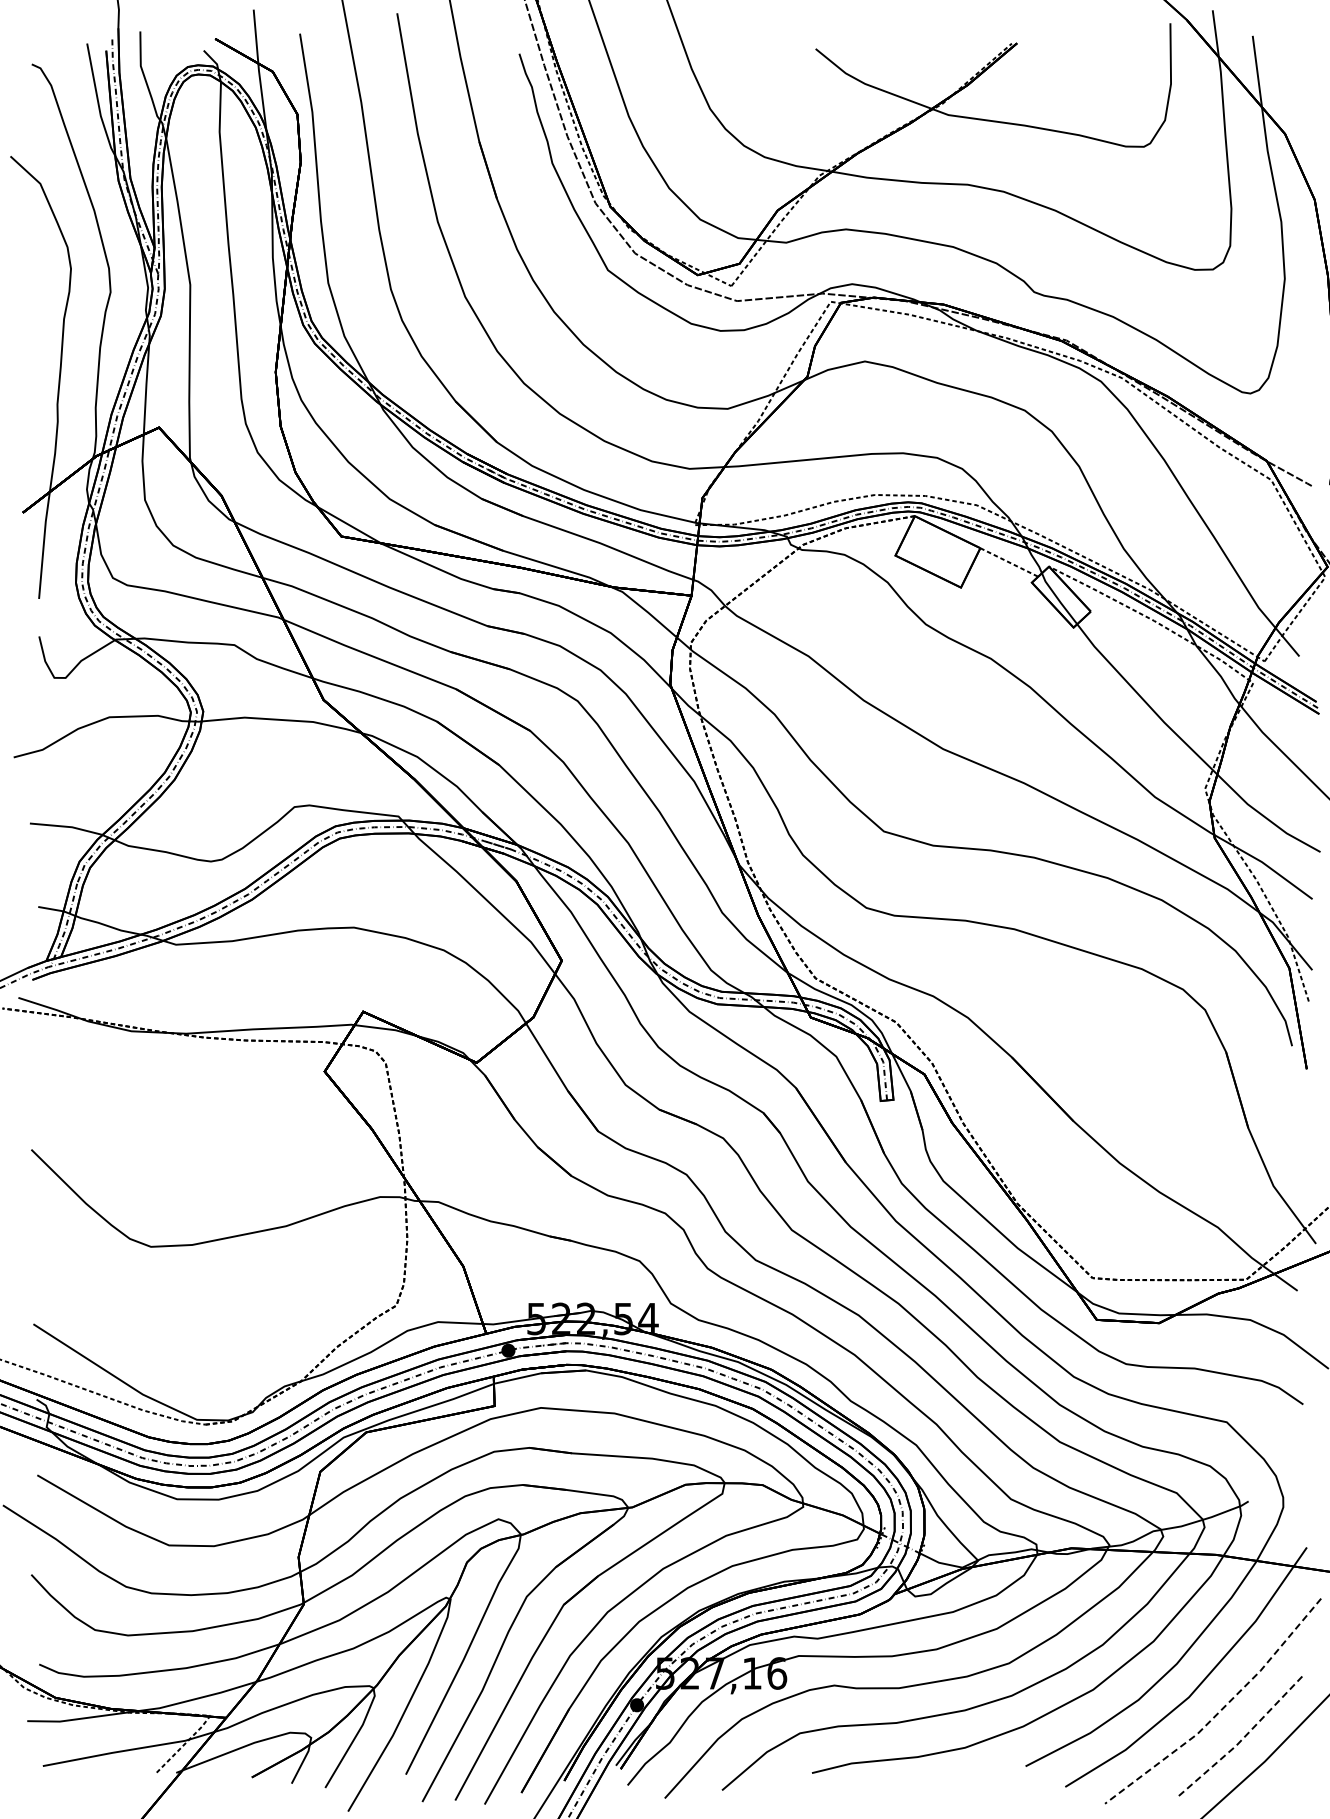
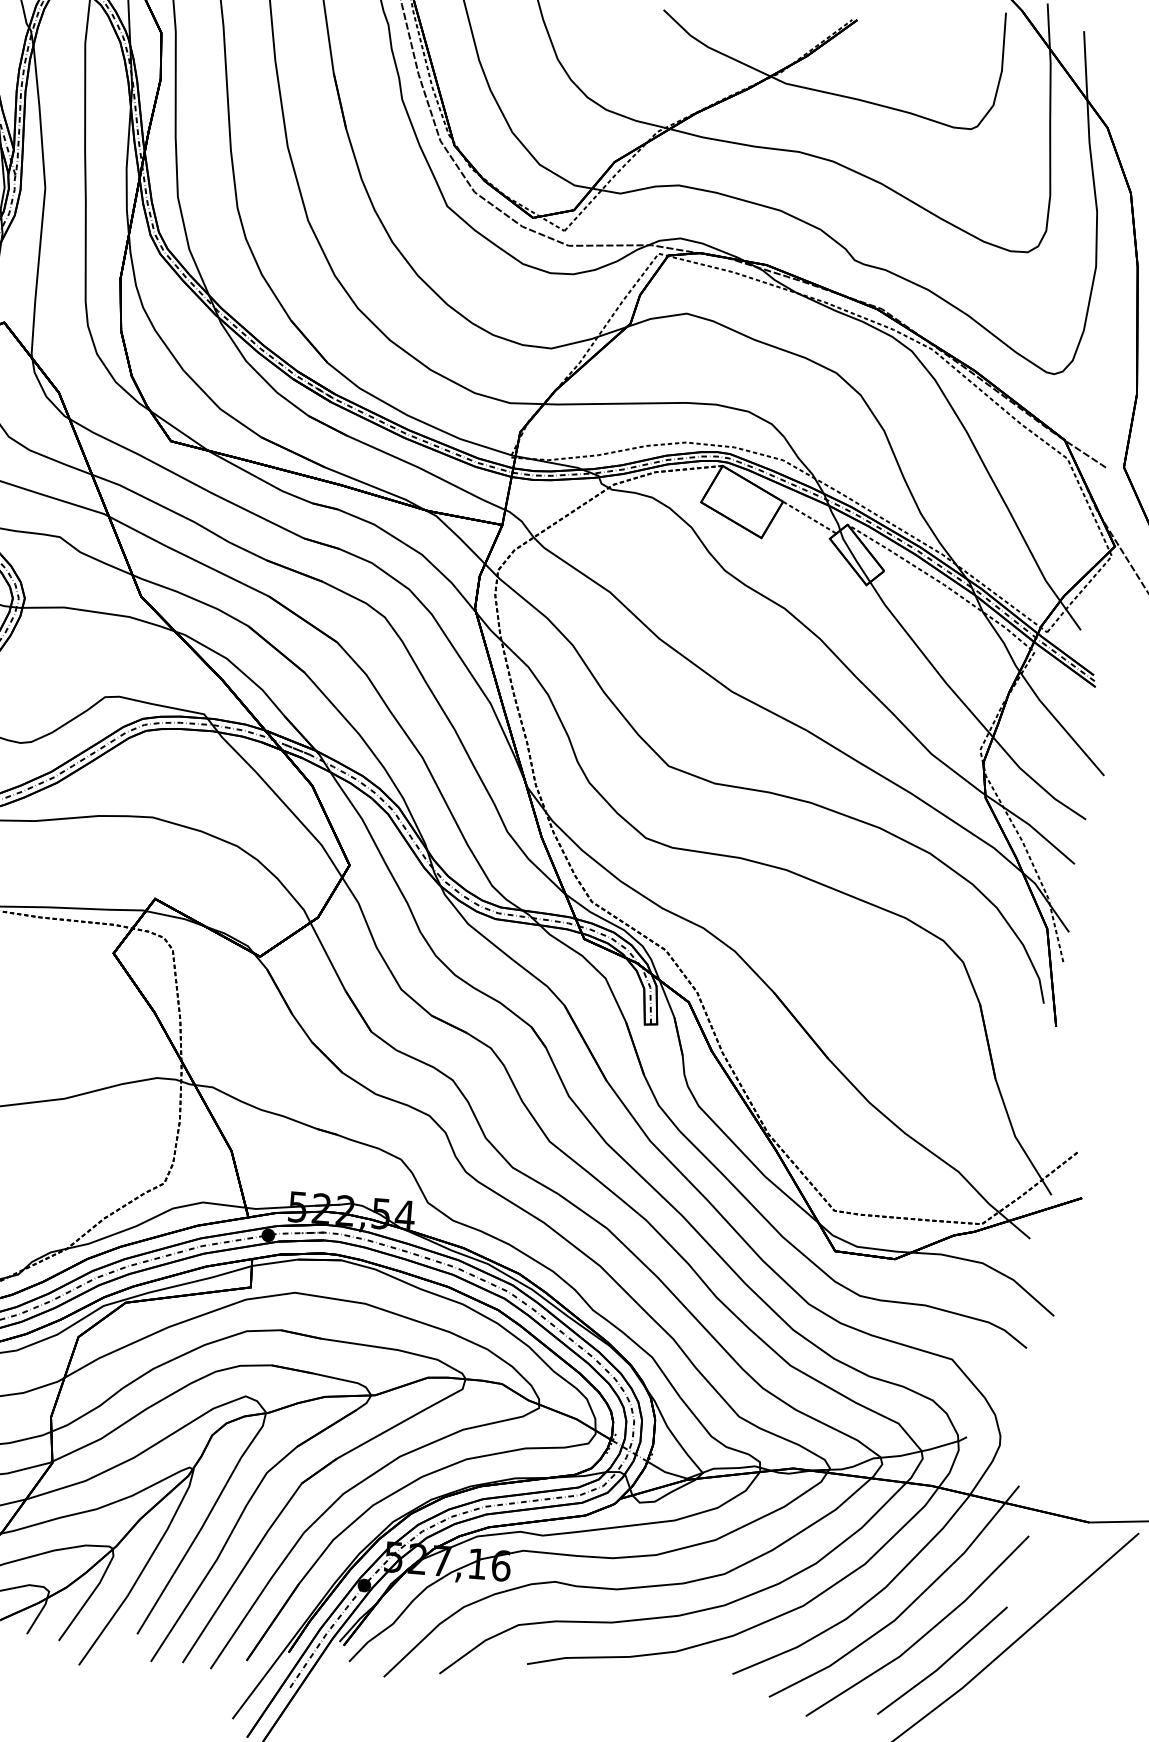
line: (1221, 1710) -> (924, 1635), dashed -> solid
line: (1243, 1737) -> (943, 1663), dashed -> solid

